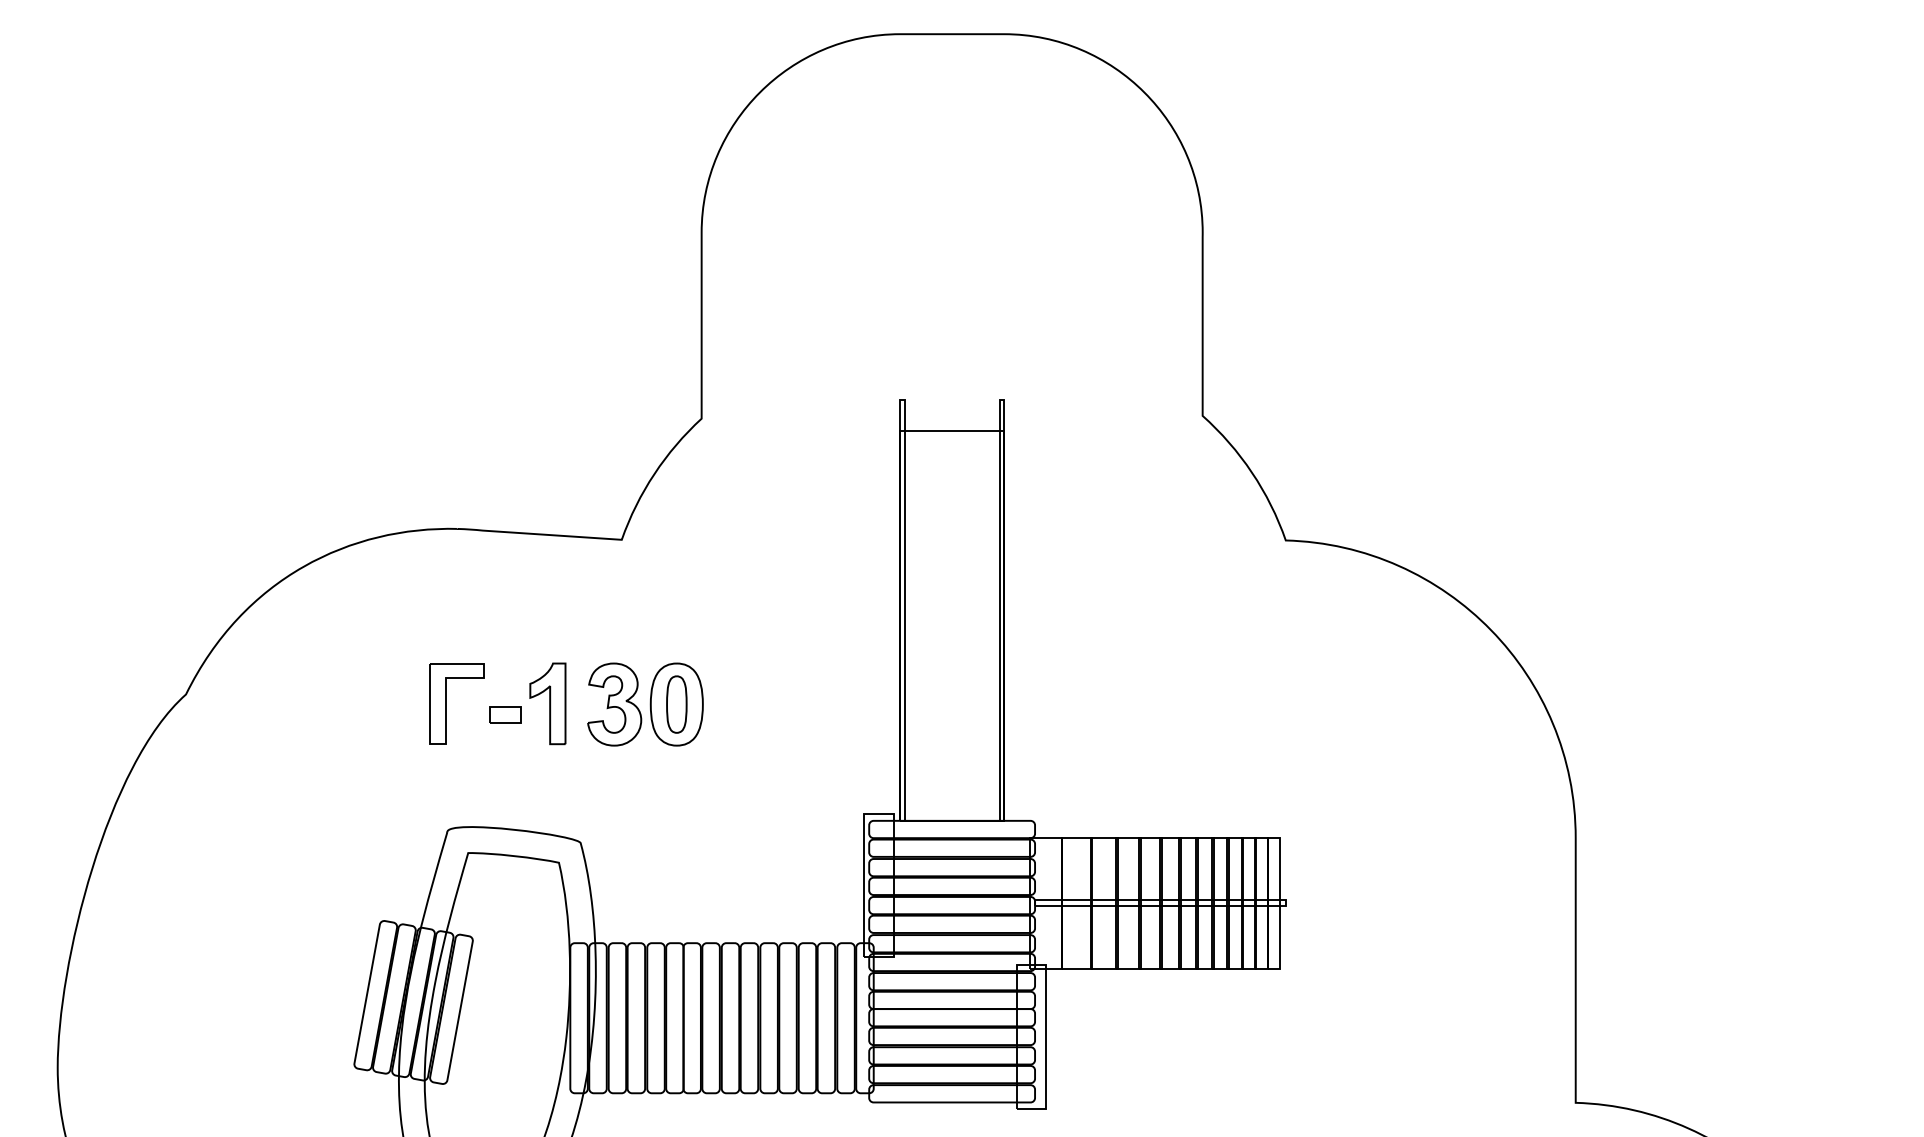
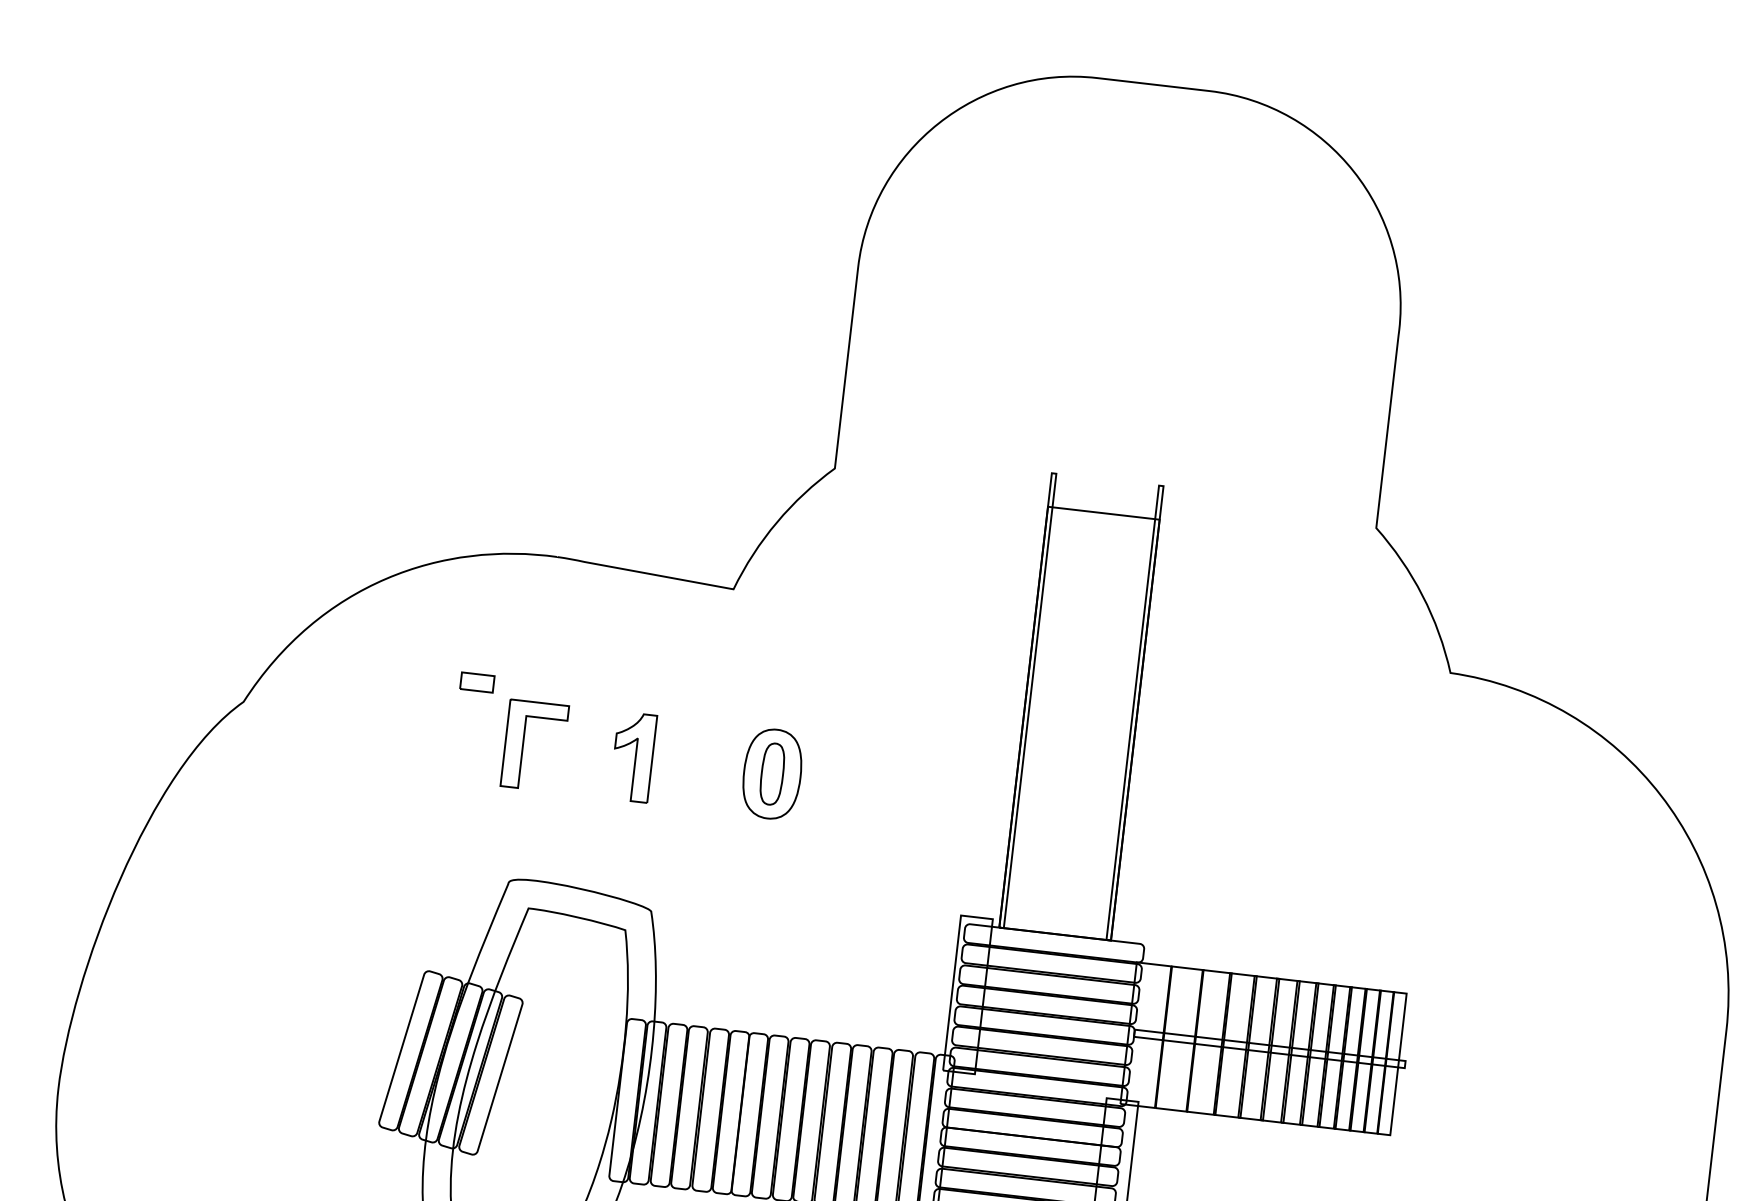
part: (614, 704) -> (705, 766), removed
part: (505, 714) -> (477, 681), moved

